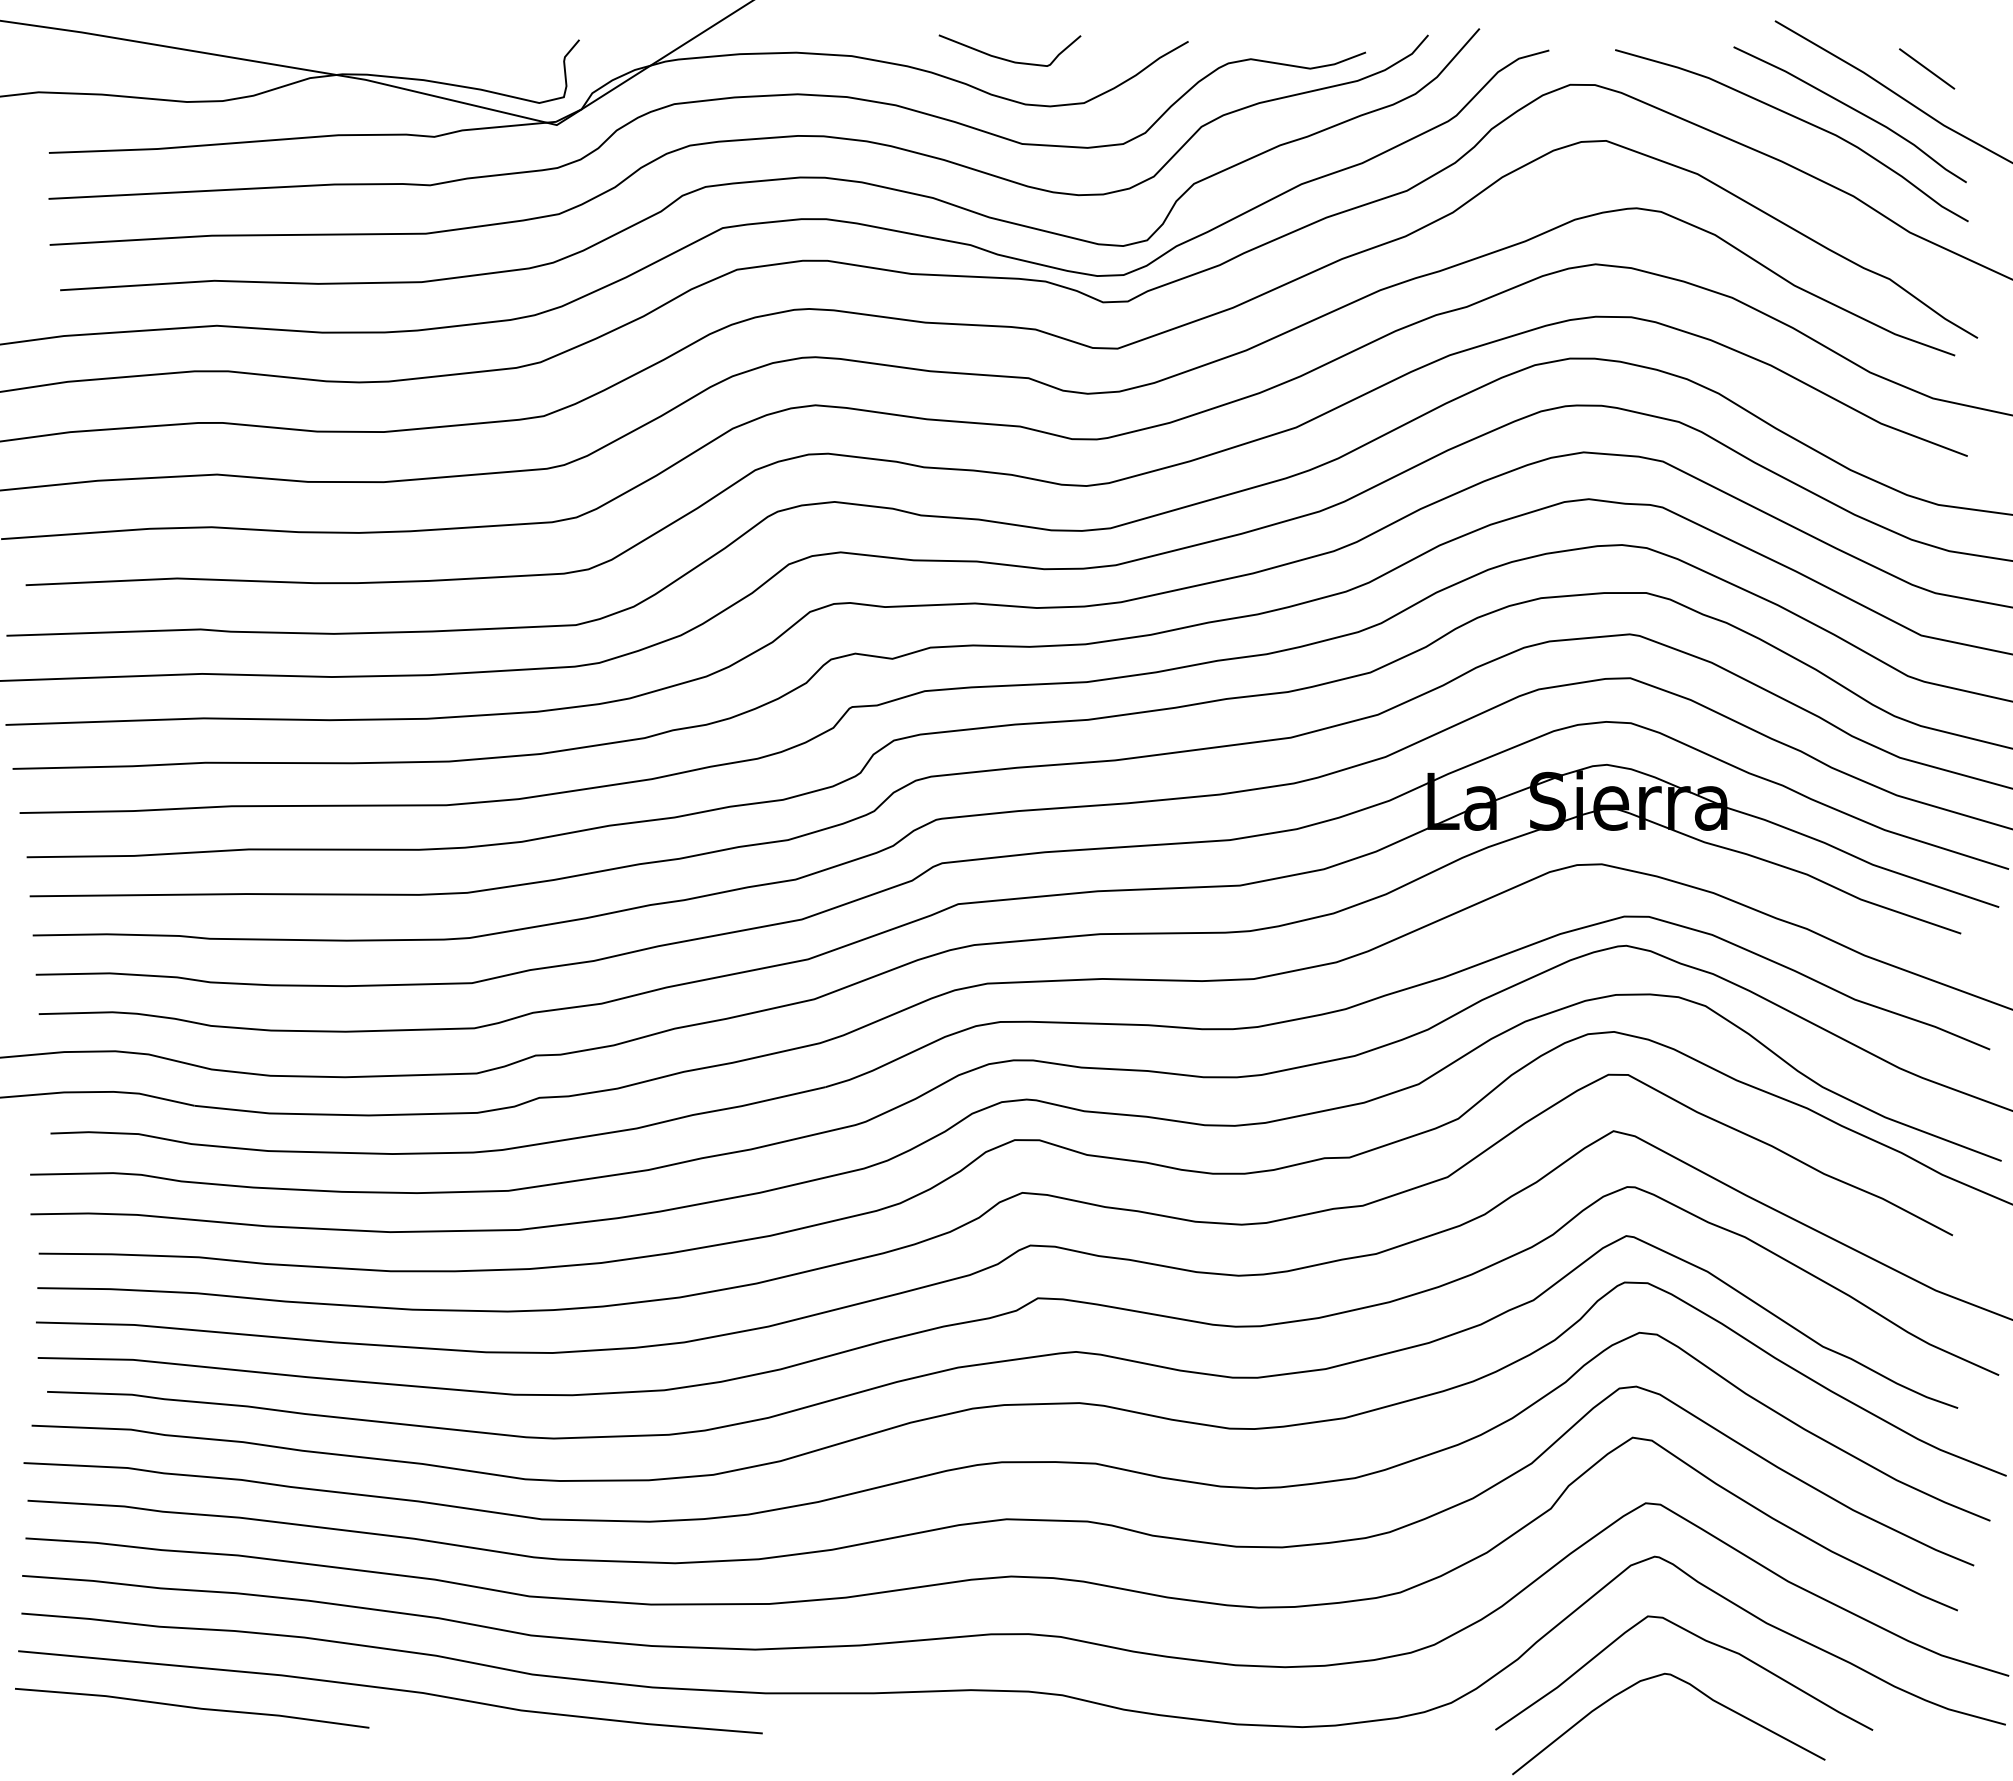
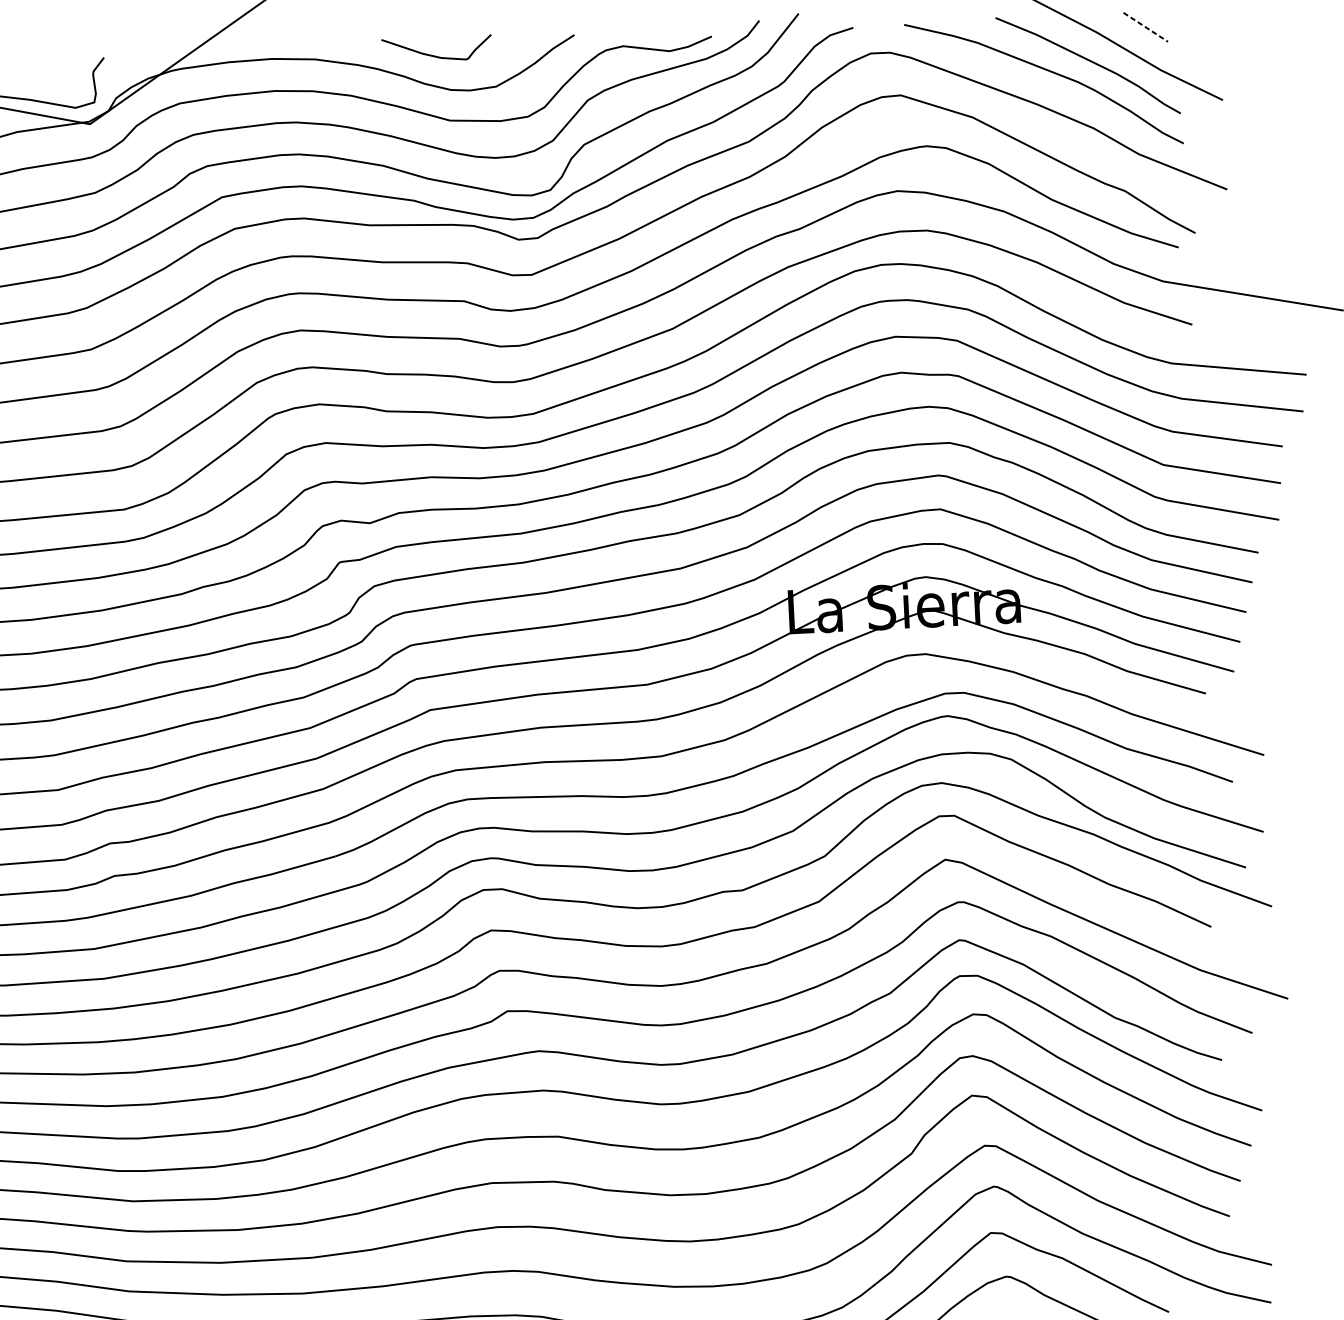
line: (1927, 69) -> (1146, 27), solid -> dashed

